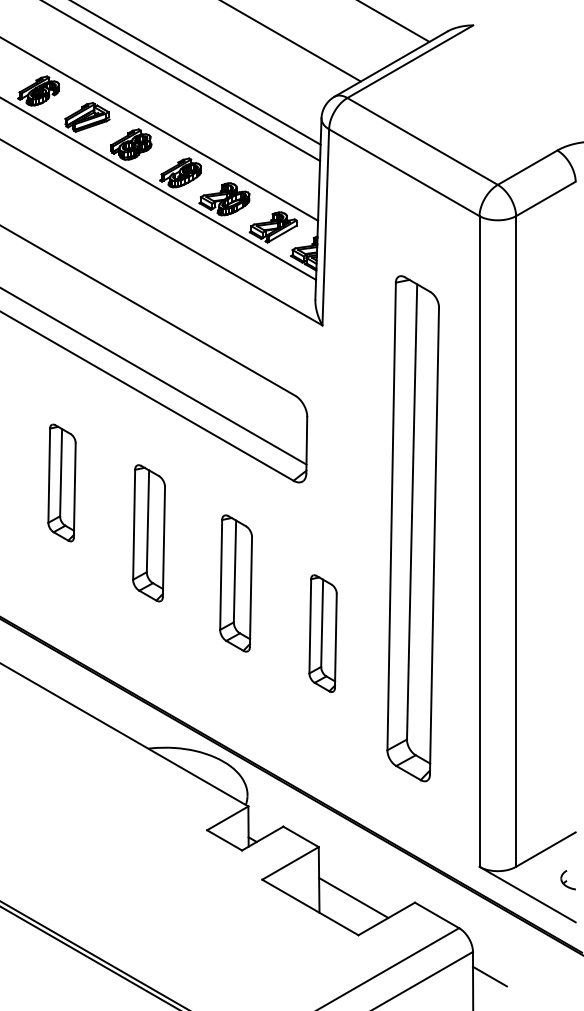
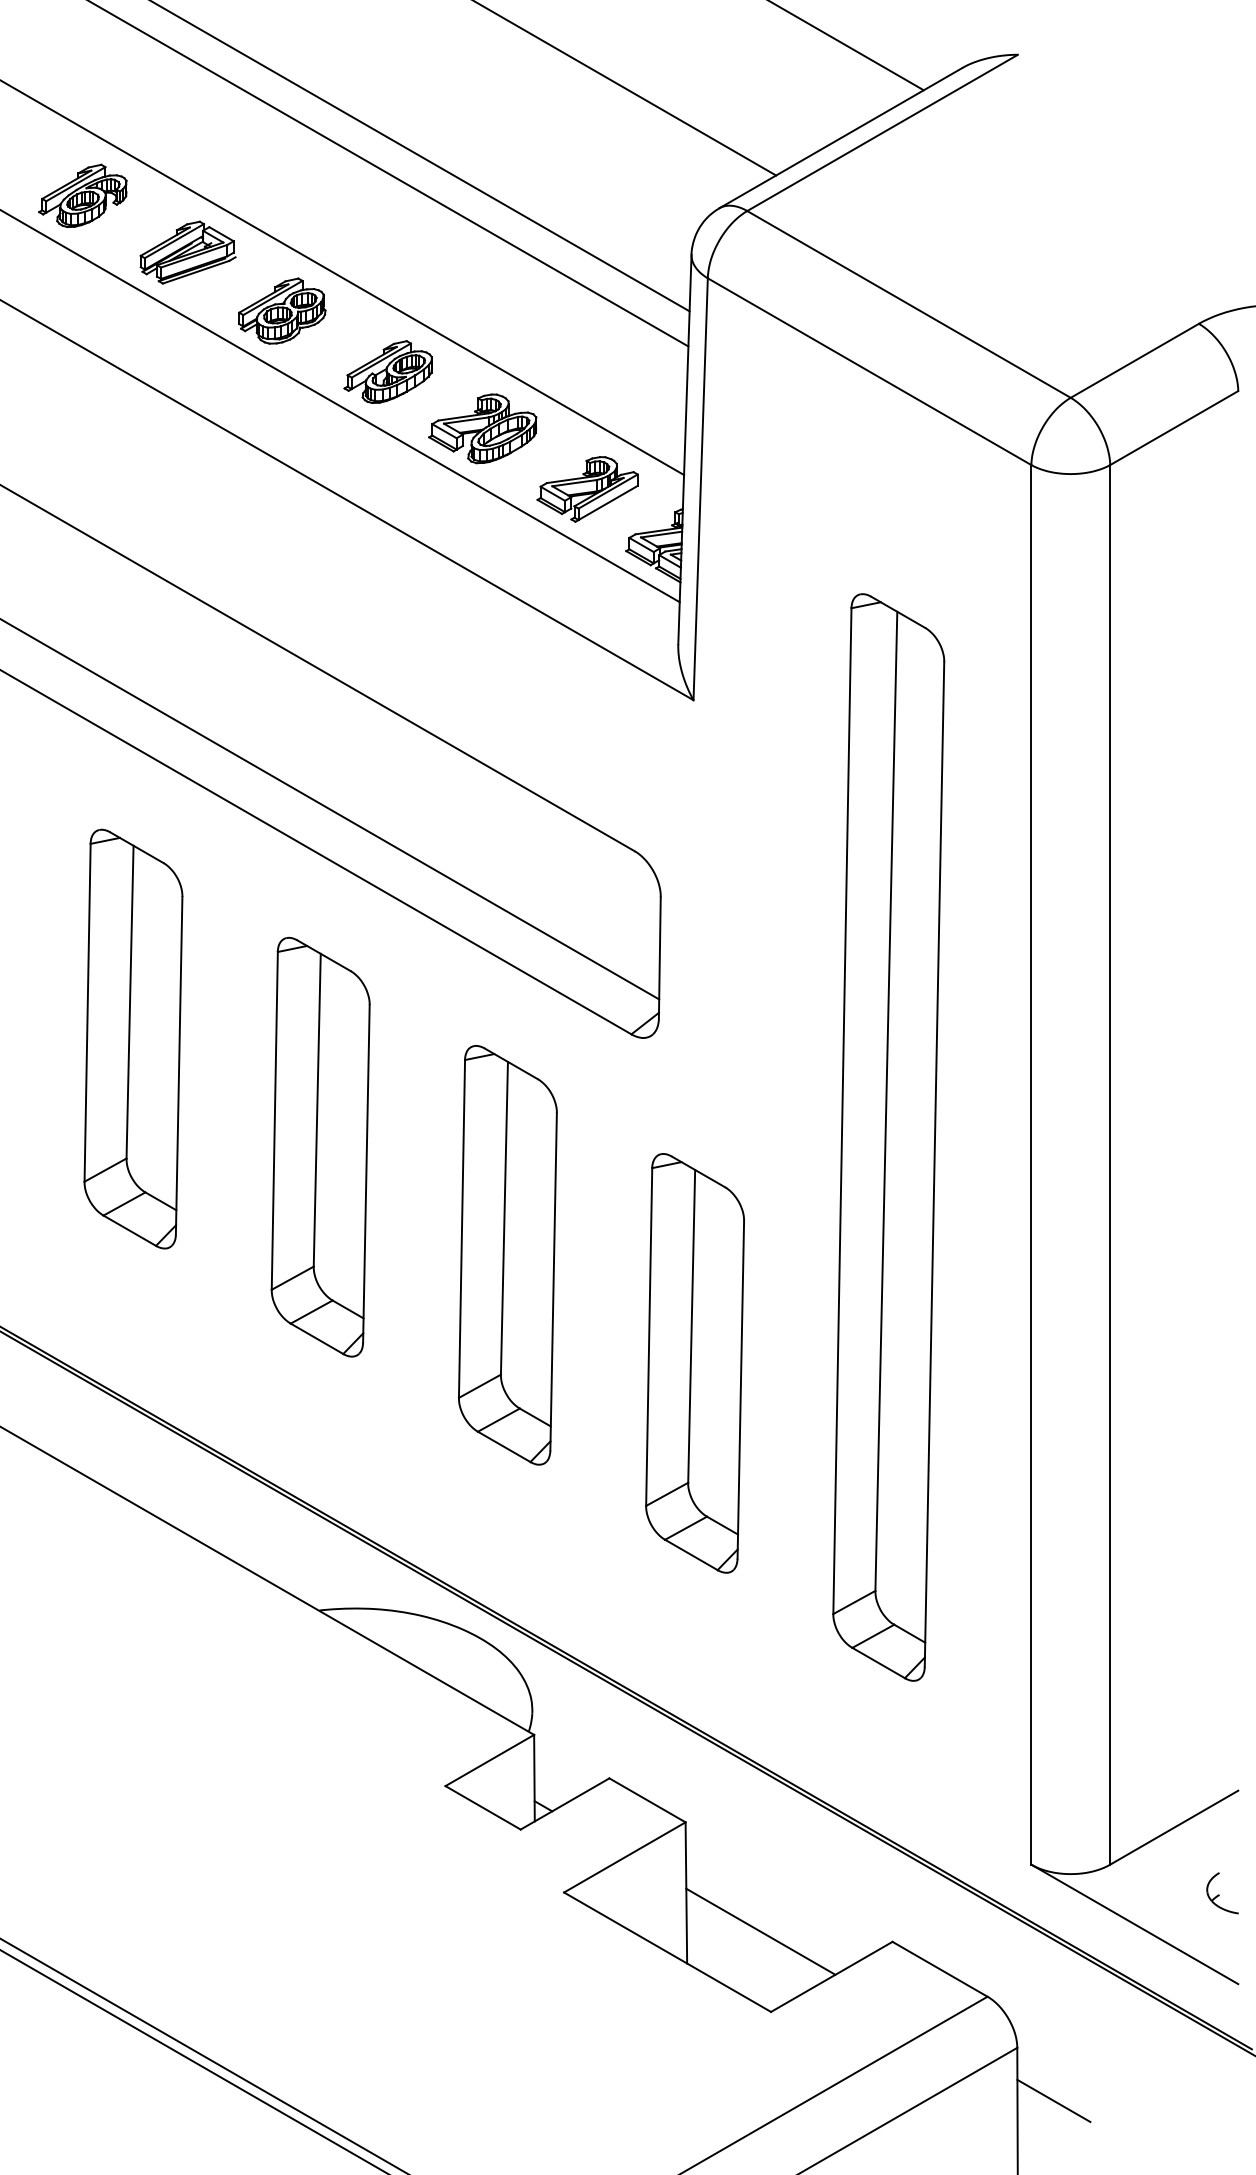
part: (61, 482) -> (132, 1038), size x1.67
part: (148, 533) -> (319, 1147), size x1.43
part: (235, 583) -> (506, 1255), size x1.43
part: (322, 633) -> (693, 1362), size x1.67

